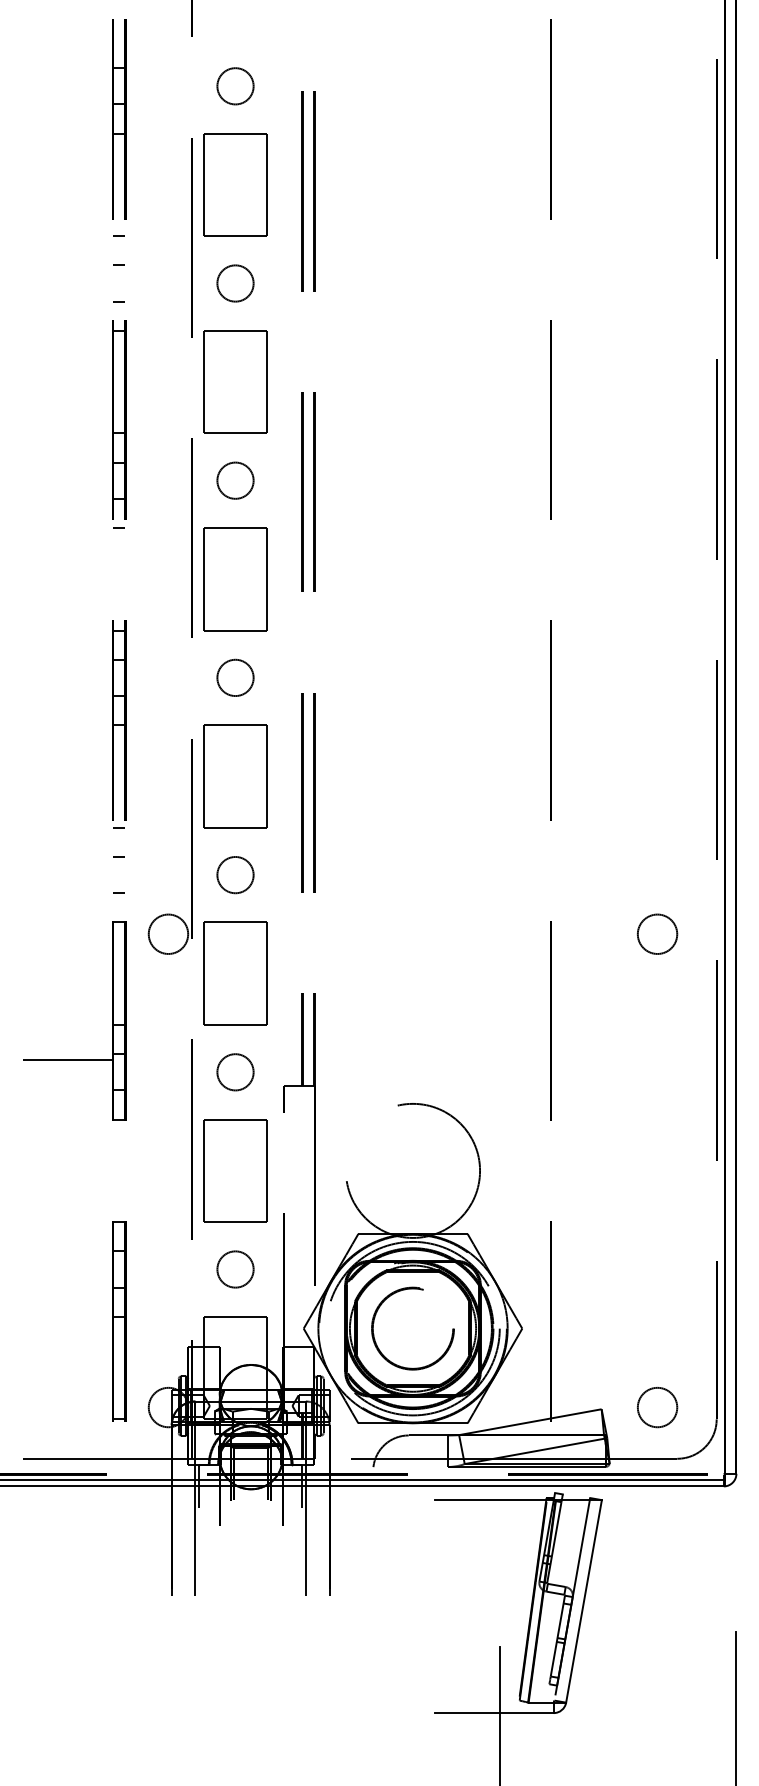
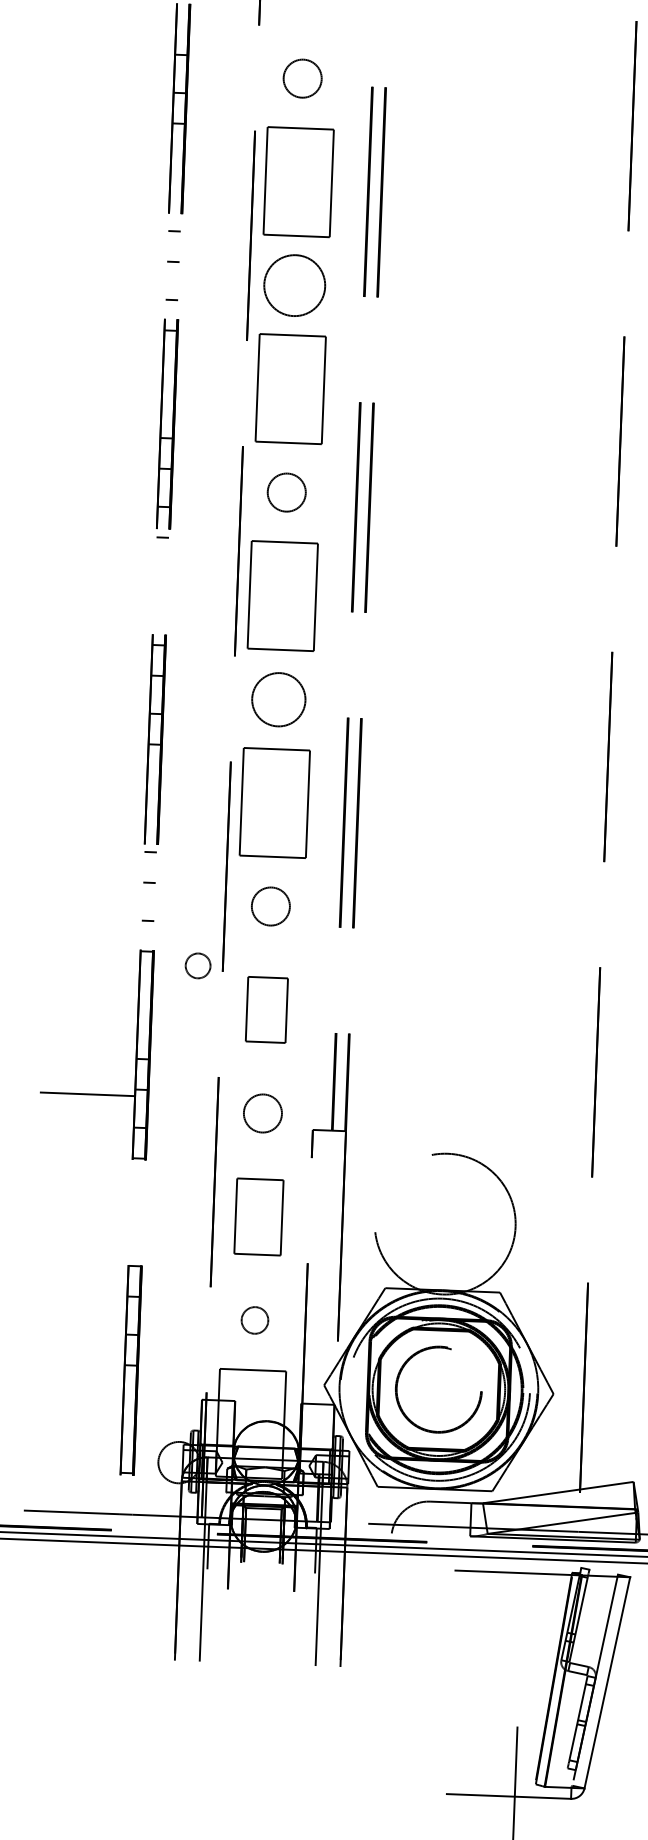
circle: (235, 283) -> (294, 285), size x1.6
circle: (235, 677) -> (278, 699), size x1.4
circle: (168, 933) -> (198, 965), size x0.6
part: (235, 973) -> (266, 1009), size x0.6
part: (235, 1170) -> (258, 1216), size x0.7
circle: (235, 1269) -> (254, 1320), size x0.7

